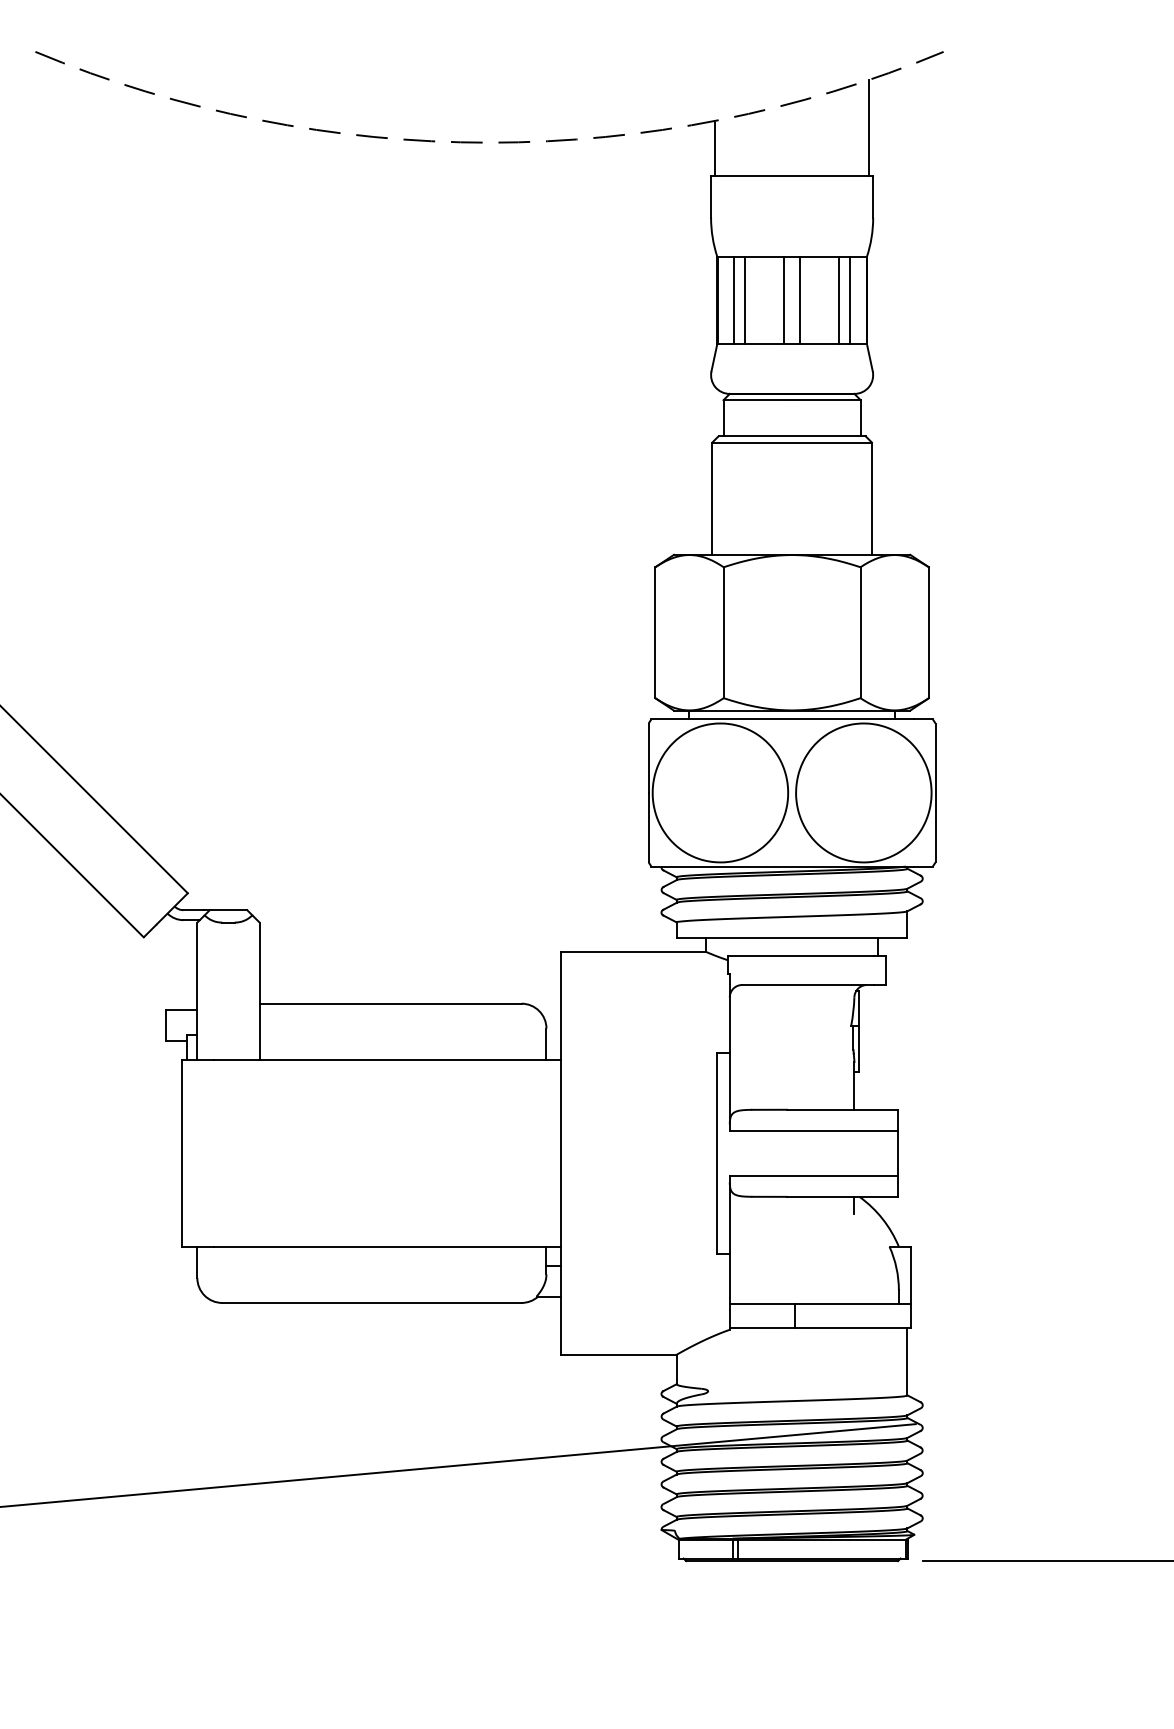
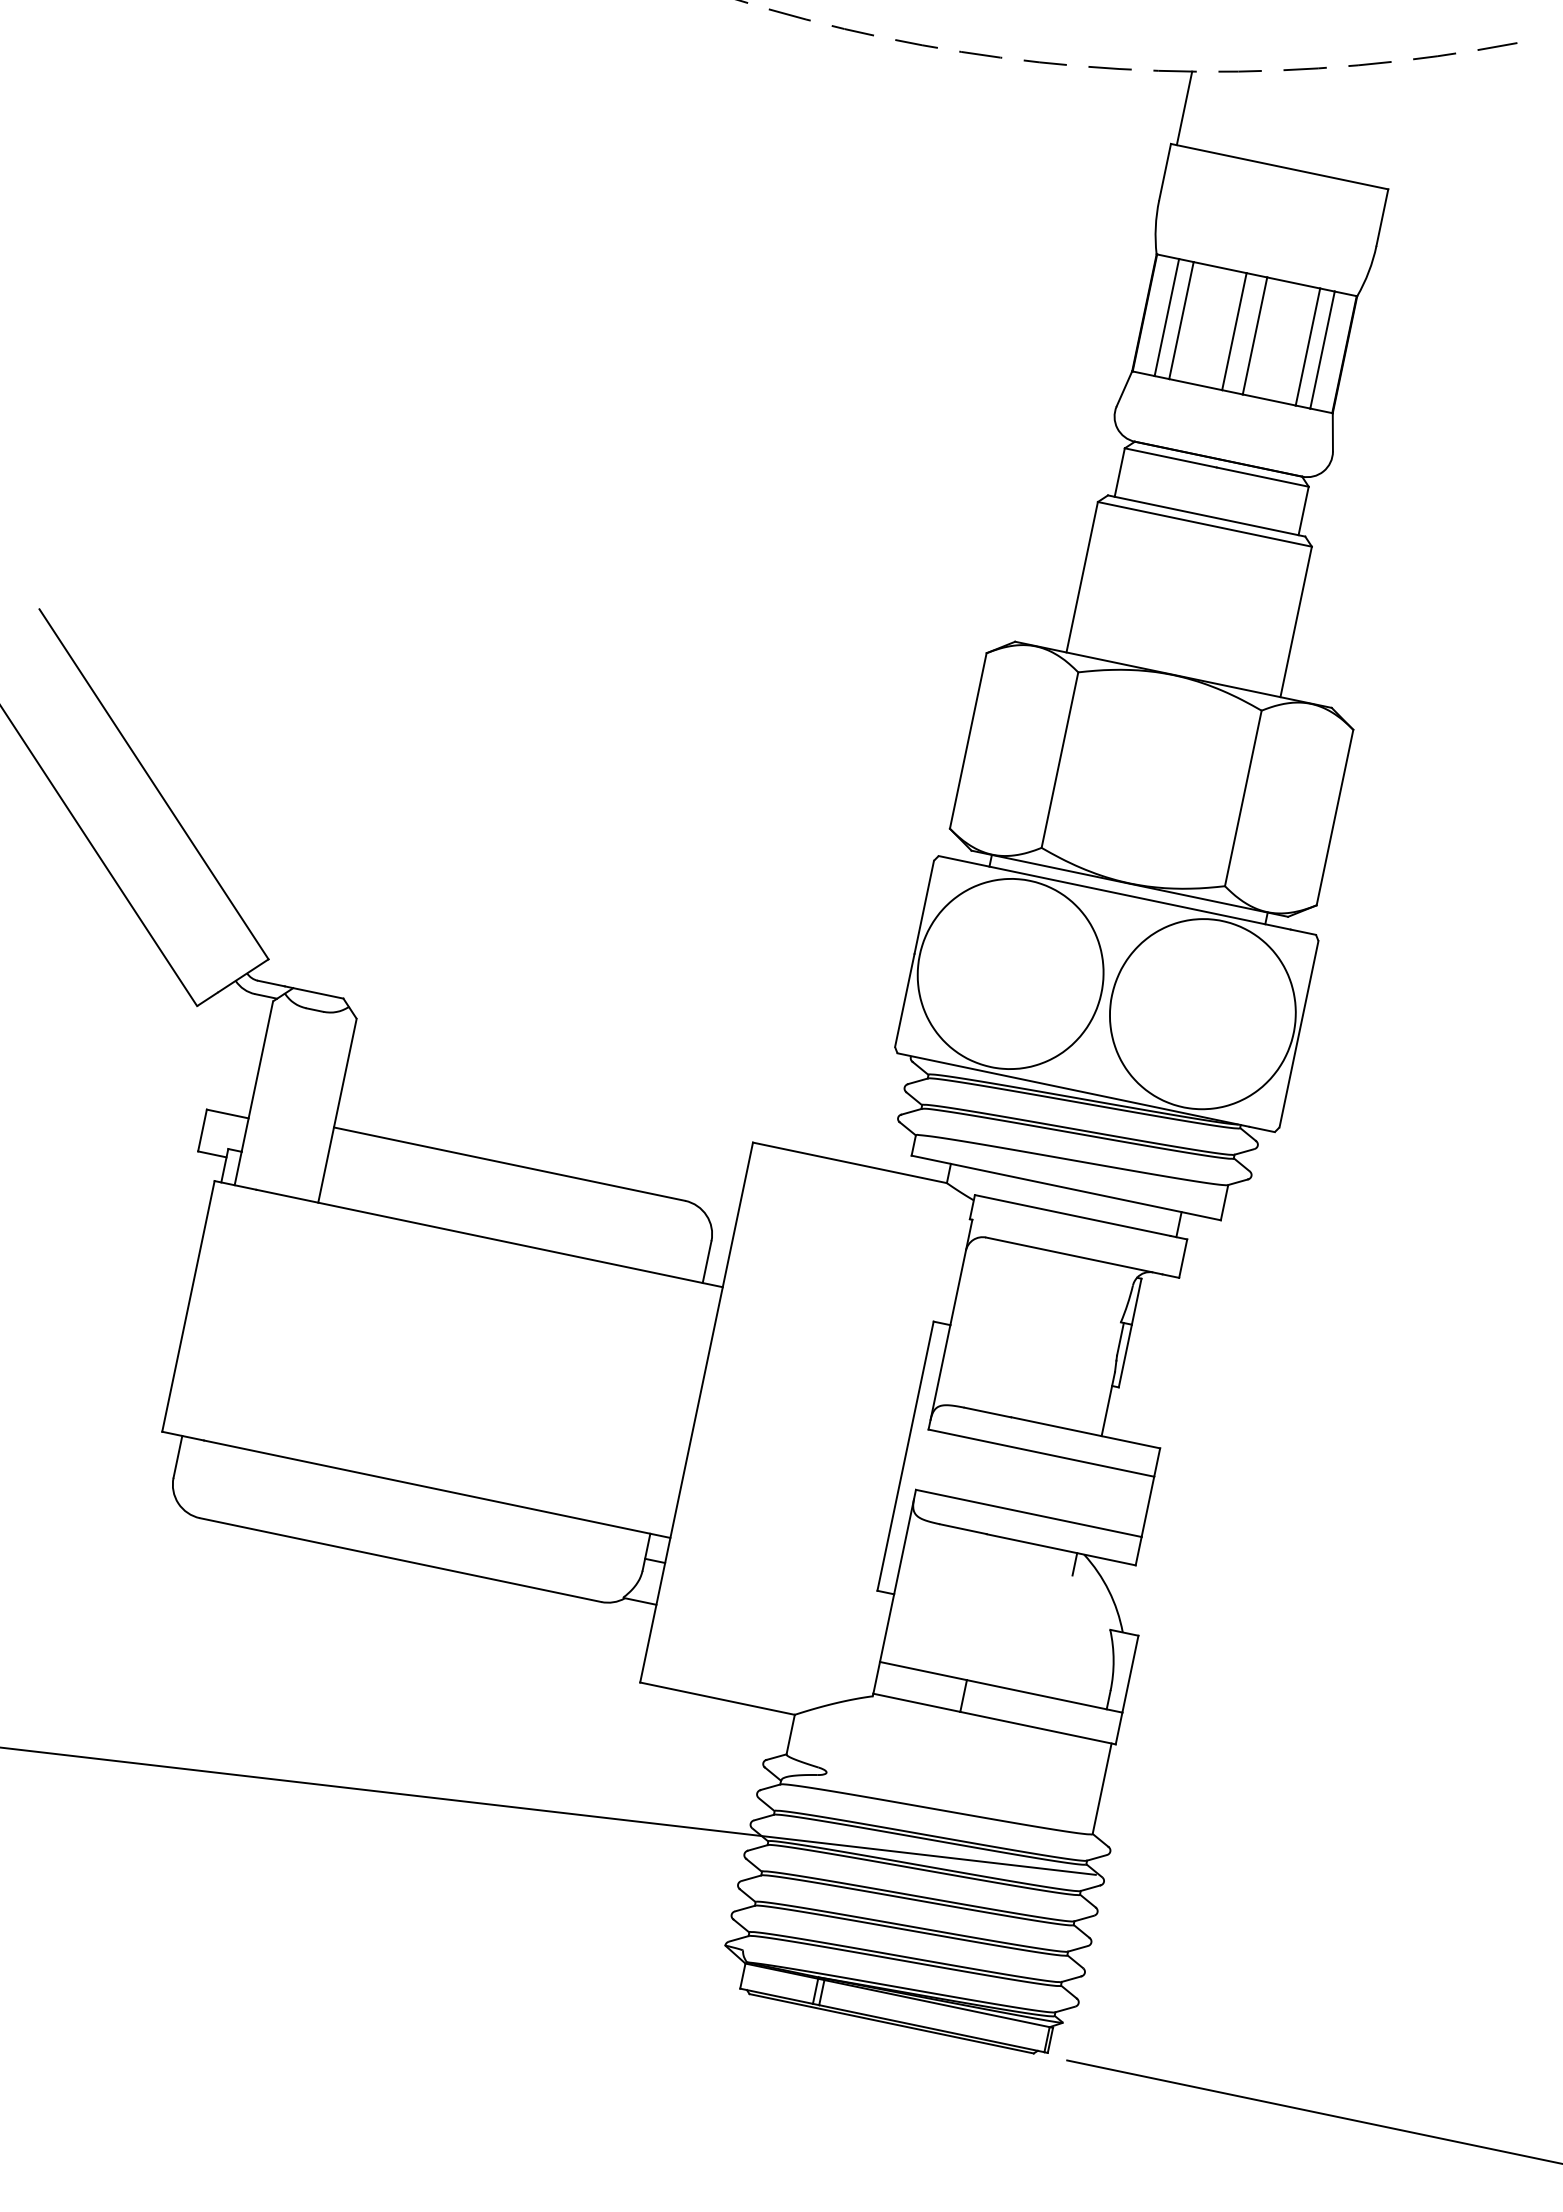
line: (868, 127) -> (1395, 123), removed

